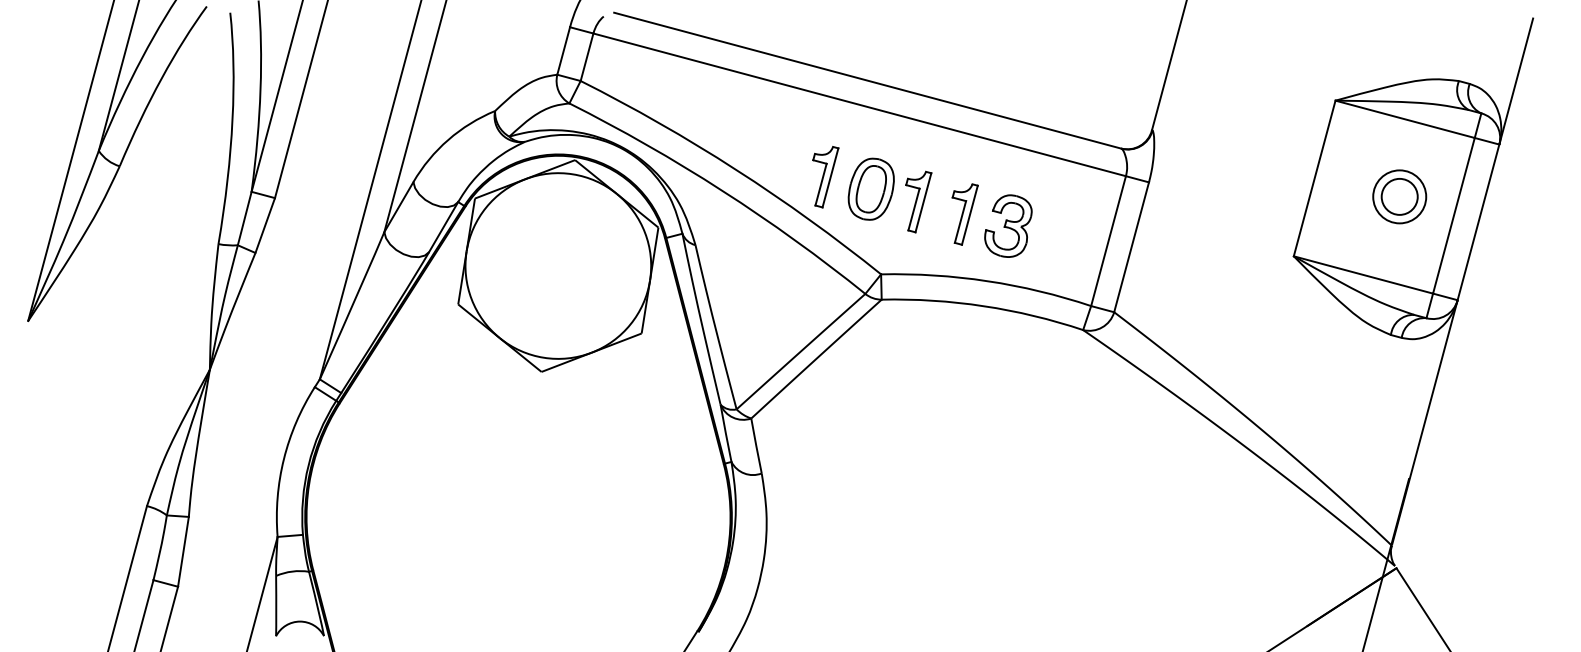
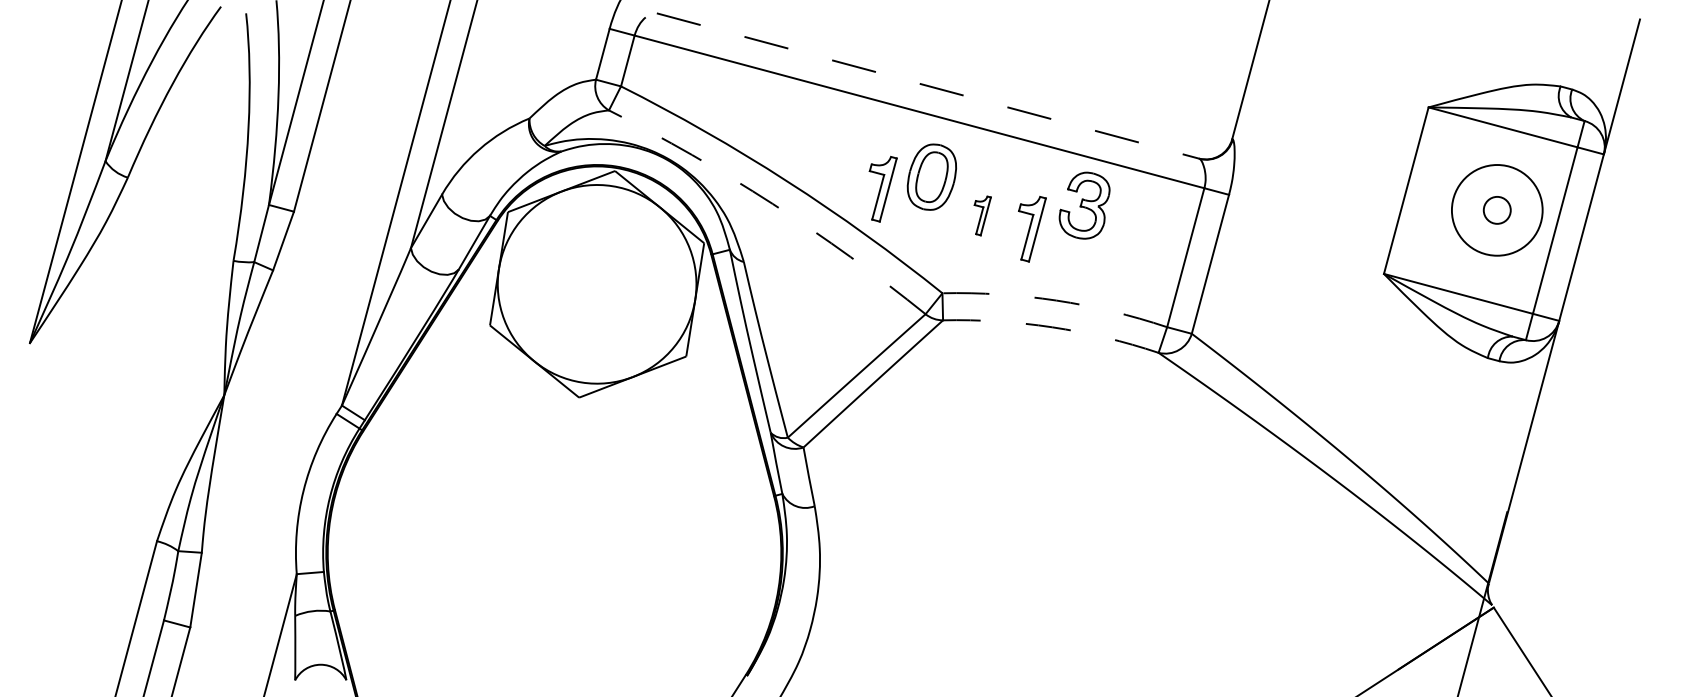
line: (868, 81) -> (928, 86), solid -> dashed
part: (870, 188) -> (931, 176), moved
arc: (722, 190) -> (772, 203), solid -> dashed
circle: (1398, 197) -> (1496, 210), size x1.6
circle: (1399, 197) -> (1497, 210), size x0.7
part: (918, 201) -> (982, 215), size x0.6
part: (1008, 225) -> (1084, 205), moved
arc: (987, 281) -> (1056, 300), solid -> dashed
arc: (983, 306) -> (1052, 327), solid -> dashed

